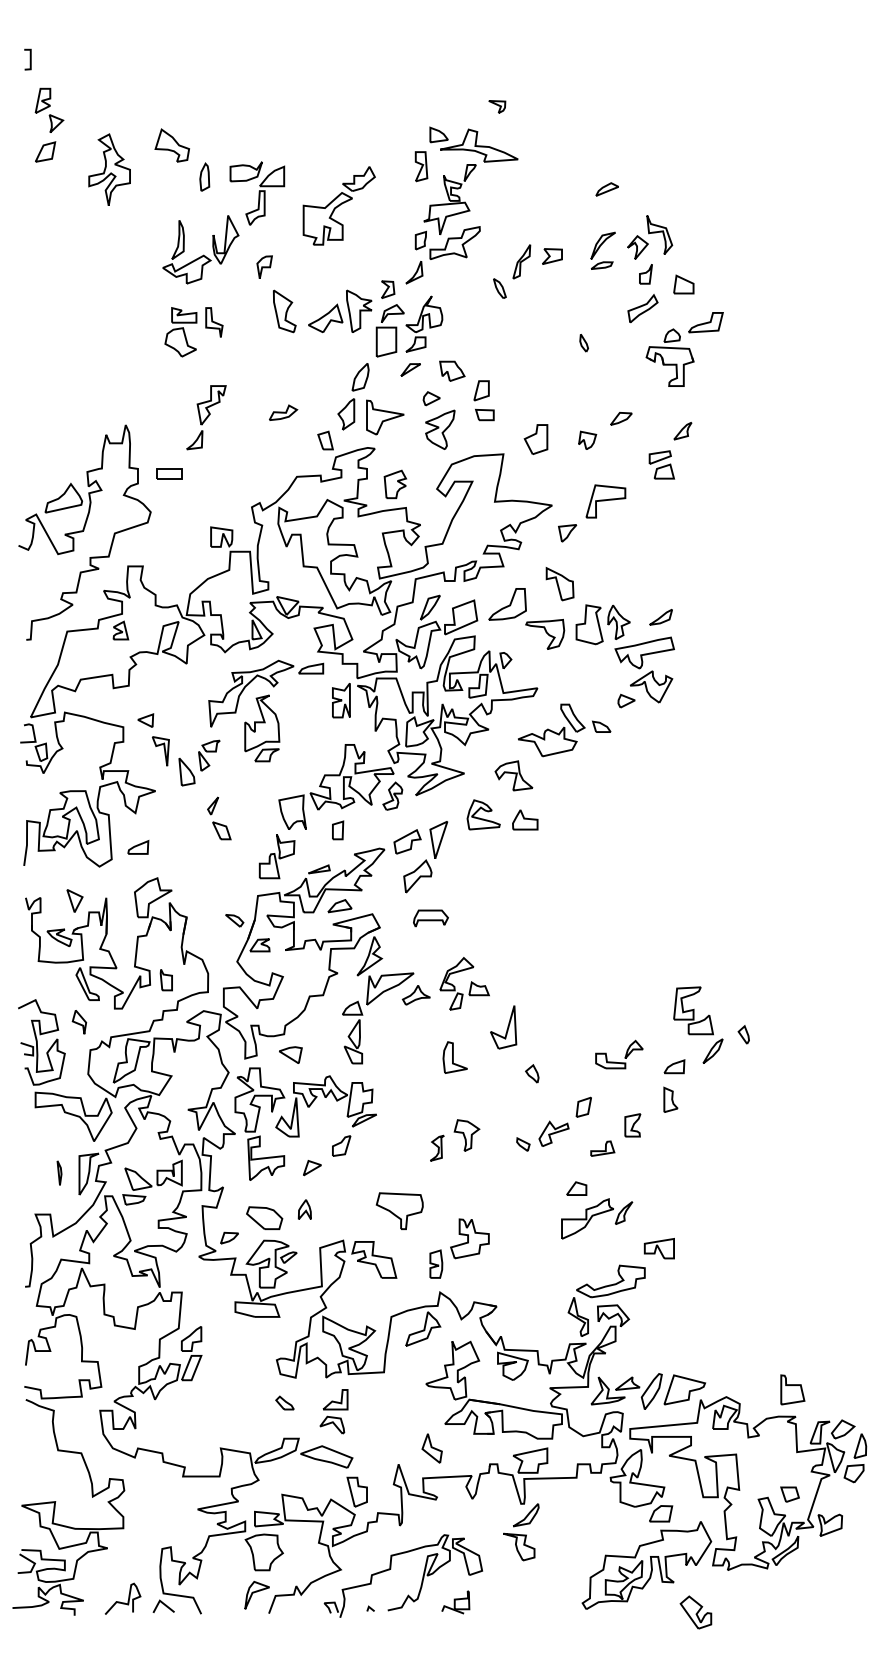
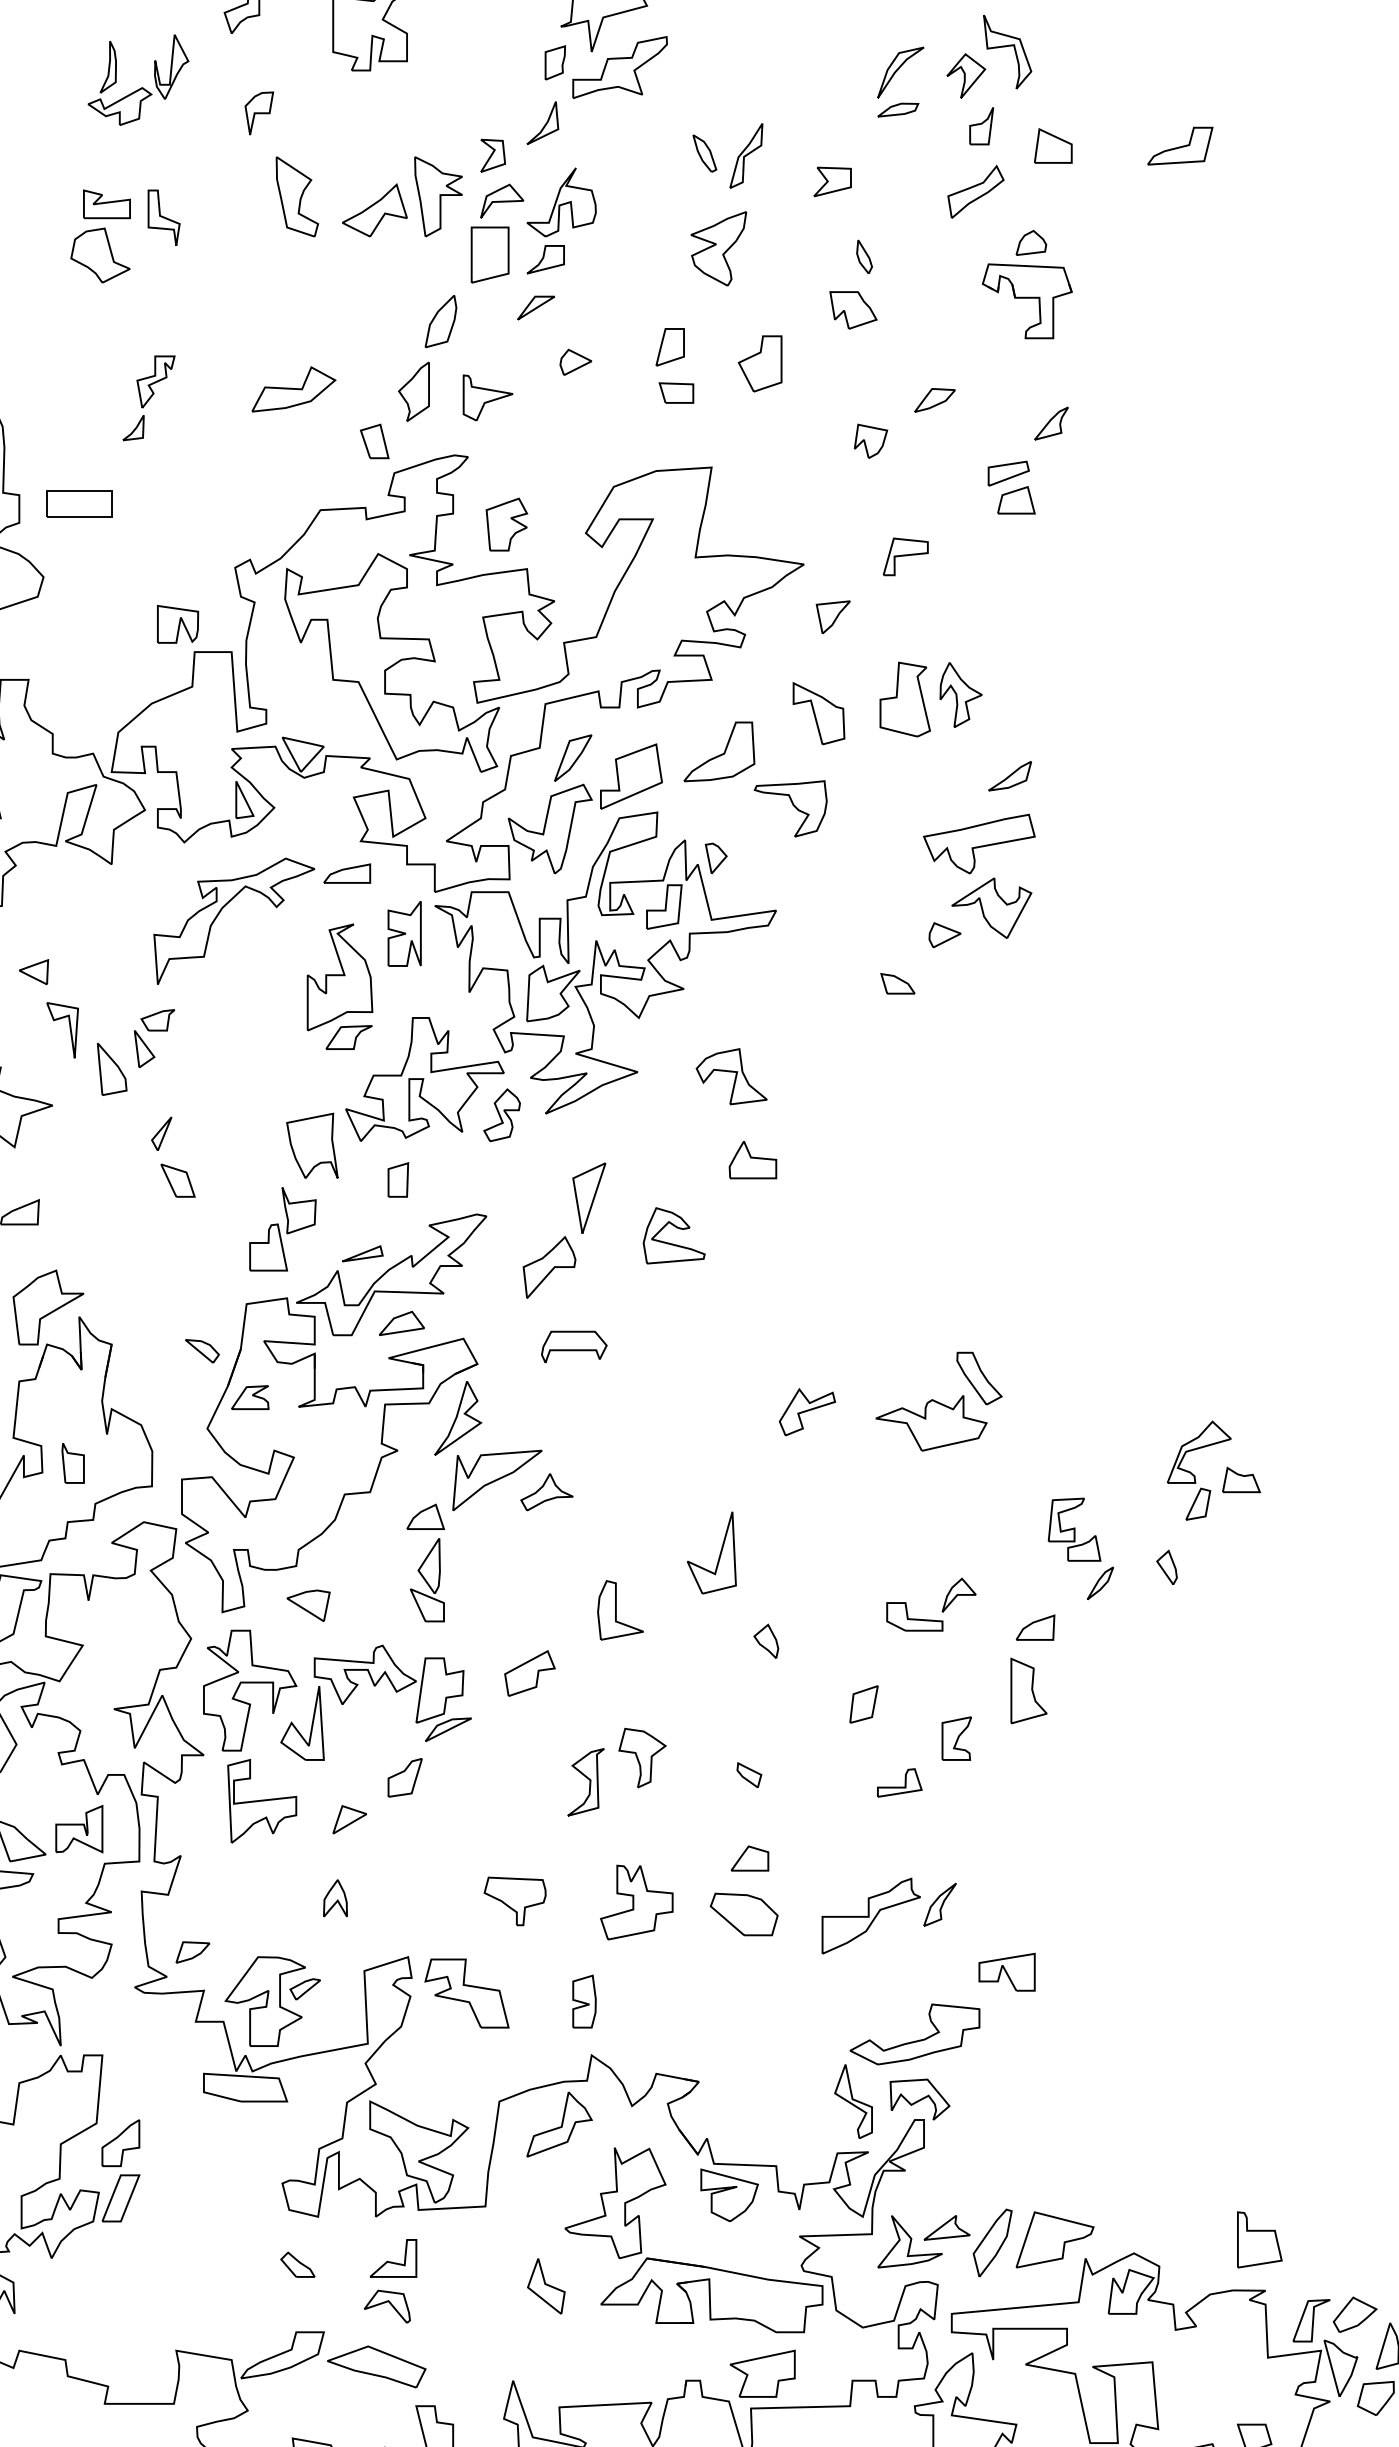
part: (200, 249) -> (137, 79), size x0.7
part: (552, 256) -> (832, 181), moved
part: (521, 261) -> (745, 155), moved
part: (705, 322) -> (1179, 145), moved
part: (452, 370) -> (853, 308), moved
part: (283, 412) -> (294, 388), size x1.6
part: (206, 417) -> (149, 397), size x0.7
part: (385, 417) -> (488, 397), size x0.7
part: (440, 429) -> (719, 248), moved
part: (535, 439) -> (759, 363), moved
part: (169, 473) -> (79, 503), size x1.4
part: (605, 501) -> (904, 556), size x0.6
part: (602, 624) -> (929, 698), moved
part: (262, 728) -> (340, 986), moved
part: (551, 730) -> (939, 1401), moved
part: (483, 814) -> (673, 1235), moved
part: (407, 841) -> (529, 1672), moved
part: (464, 983) -> (1213, 1469), moved
part: (698, 1024) -> (1081, 1547), size x0.7
part: (670, 1099) -> (1028, 1689), size x1.4
part: (553, 1133) -> (806, 1411), moved
part: (437, 1147) -> (586, 1780), size x1.4
part: (576, 1188) -> (749, 1858), moved
part: (399, 1211) -> (514, 1901), size x0.7
part: (264, 1218) -> (743, 1915), moved
part: (469, 1238) -> (635, 1901), moved
part: (431, 1448) -> (545, 2286), moved

